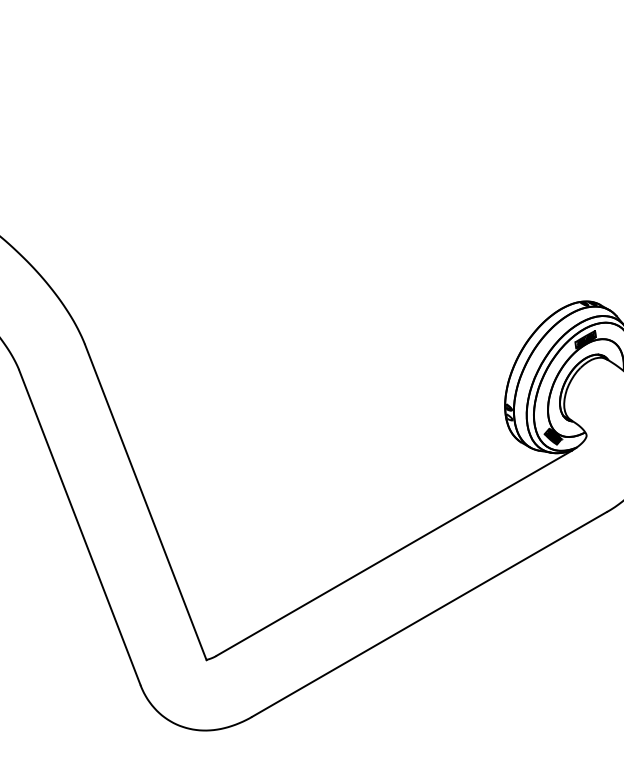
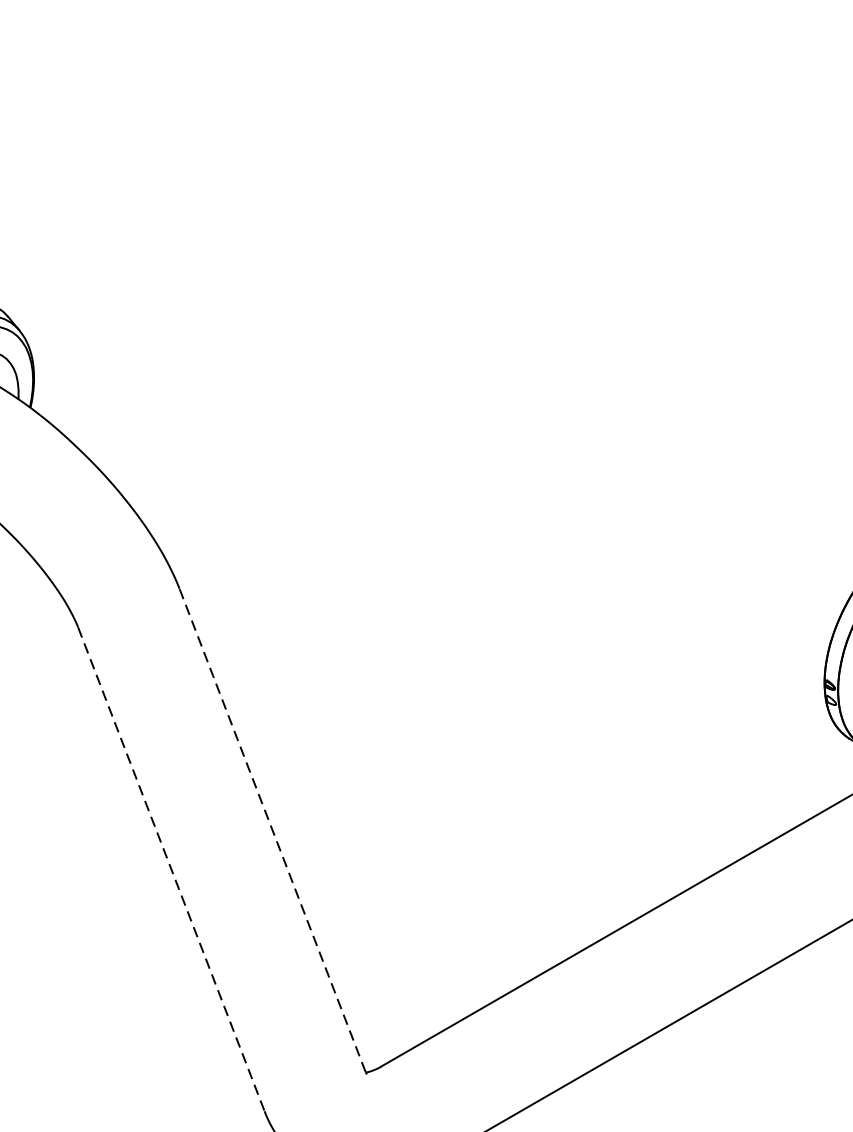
line: (145, 502) -> (272, 830), solid -> dashed
line: (79, 527) -> (170, 869), solid -> dashed

